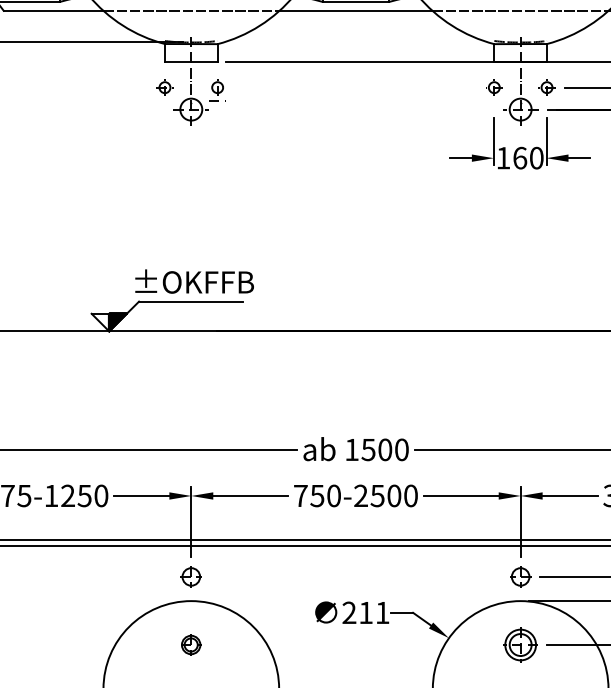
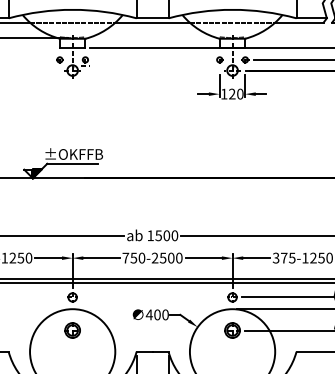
text: (520, 156) -> (232, 93), 160 -> 120
text: (363, 612) -> (156, 314), 211 -> 400
part: (190, 644) -> (72, 330), size x1.67

